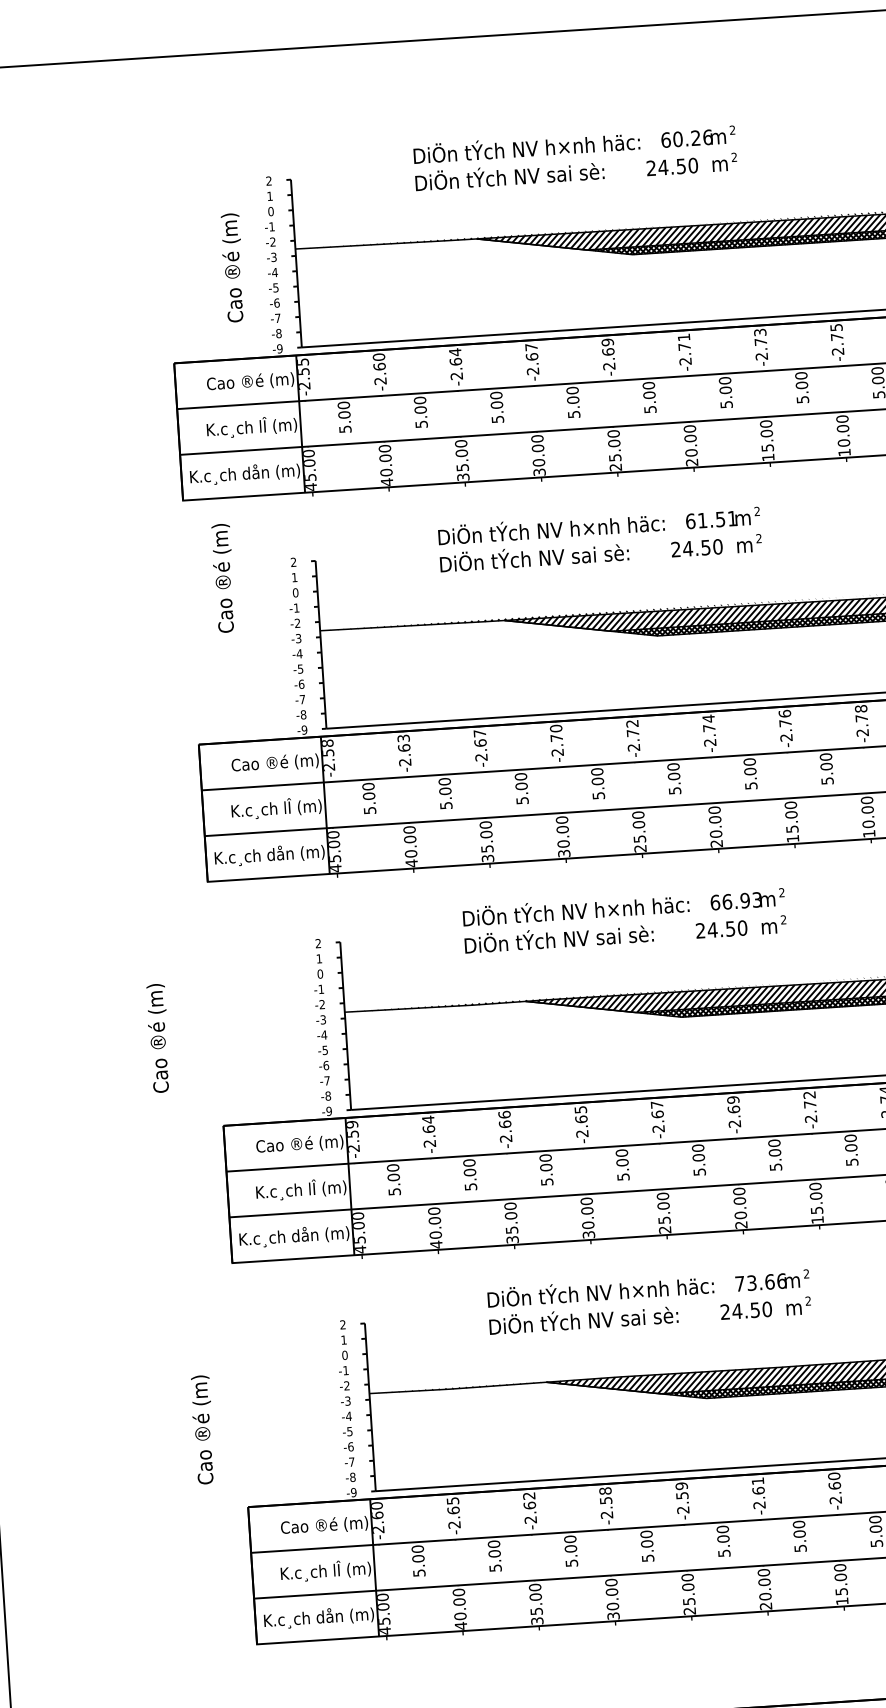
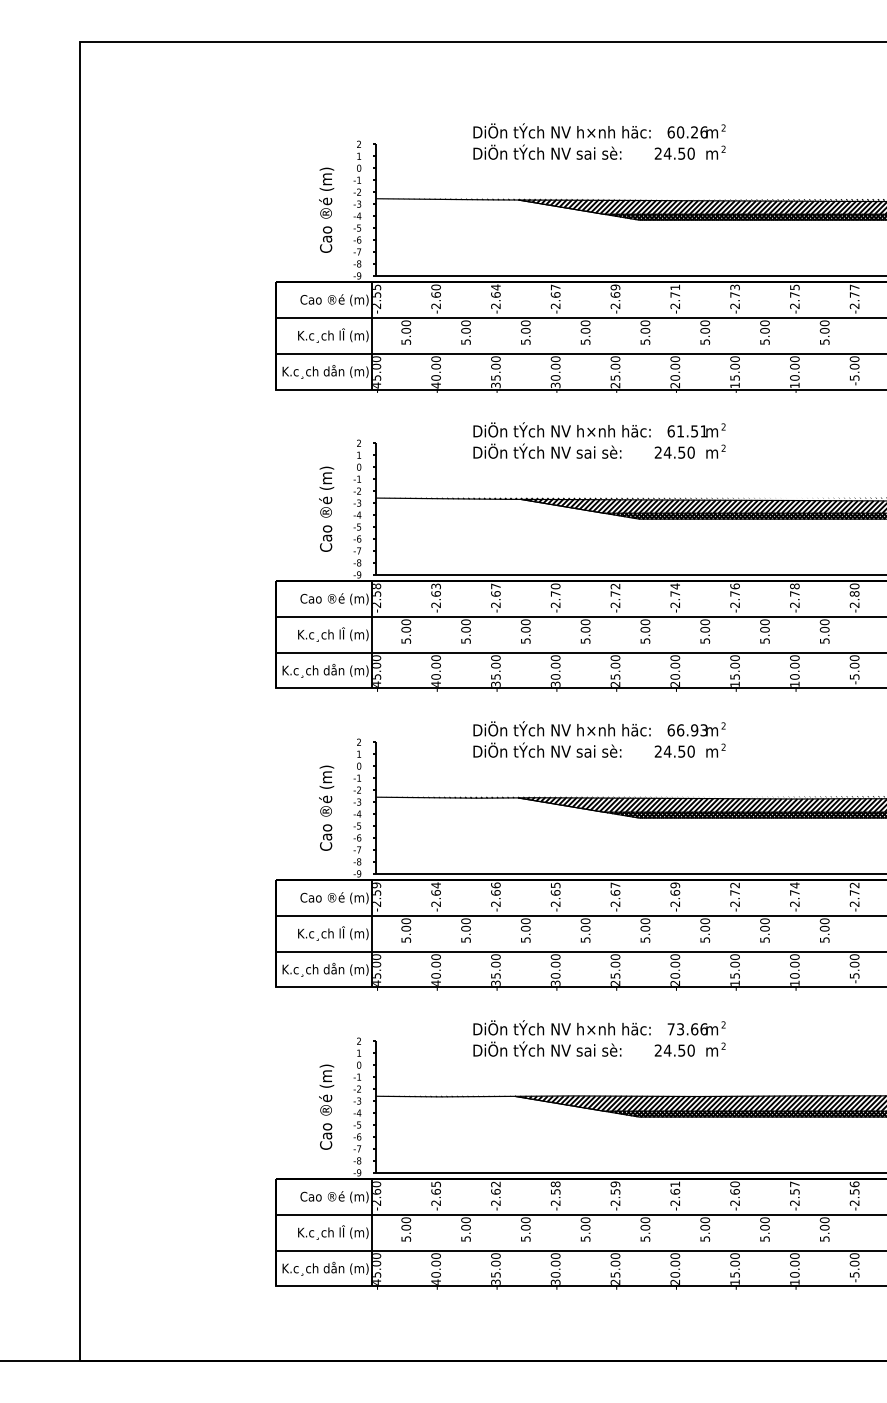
text: (223, 577) -> (326, 508), moved
text: (158, 1037) -> (326, 807), moved
text: (202, 1428) -> (326, 1106), moved

